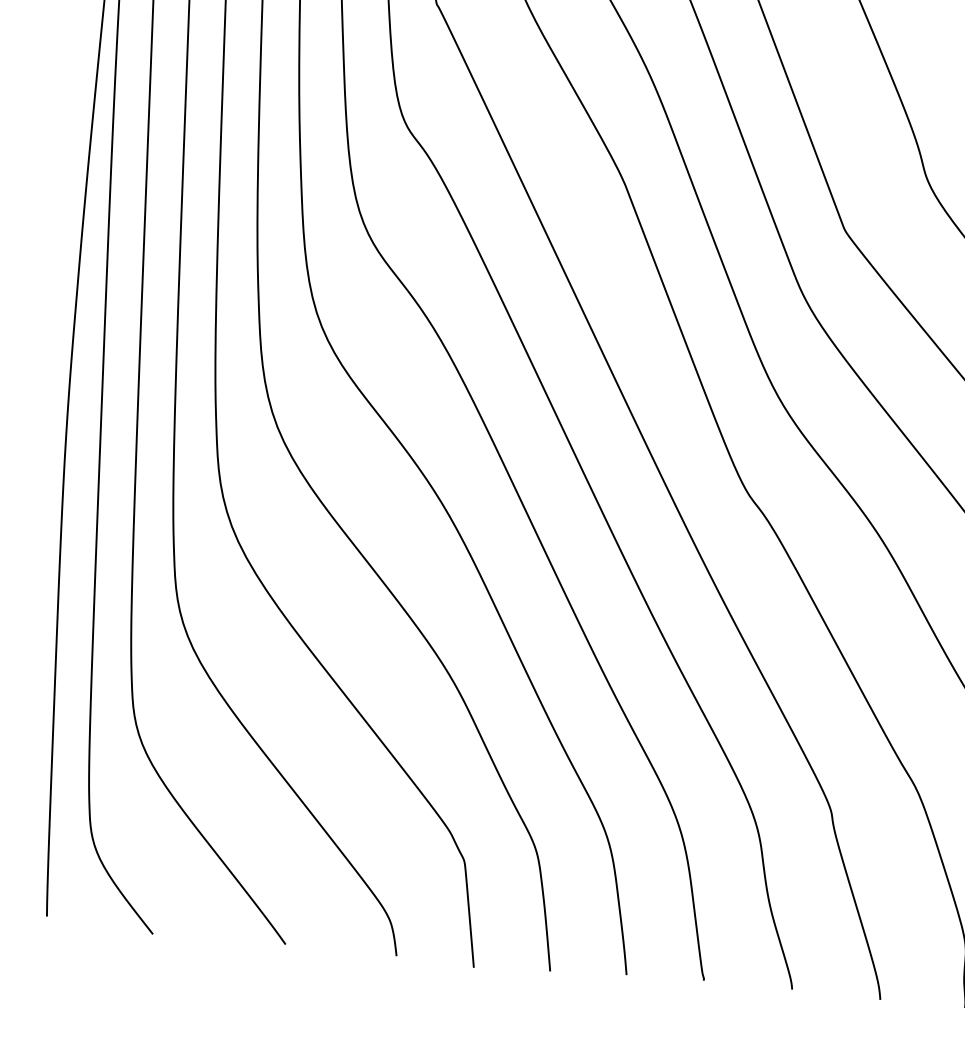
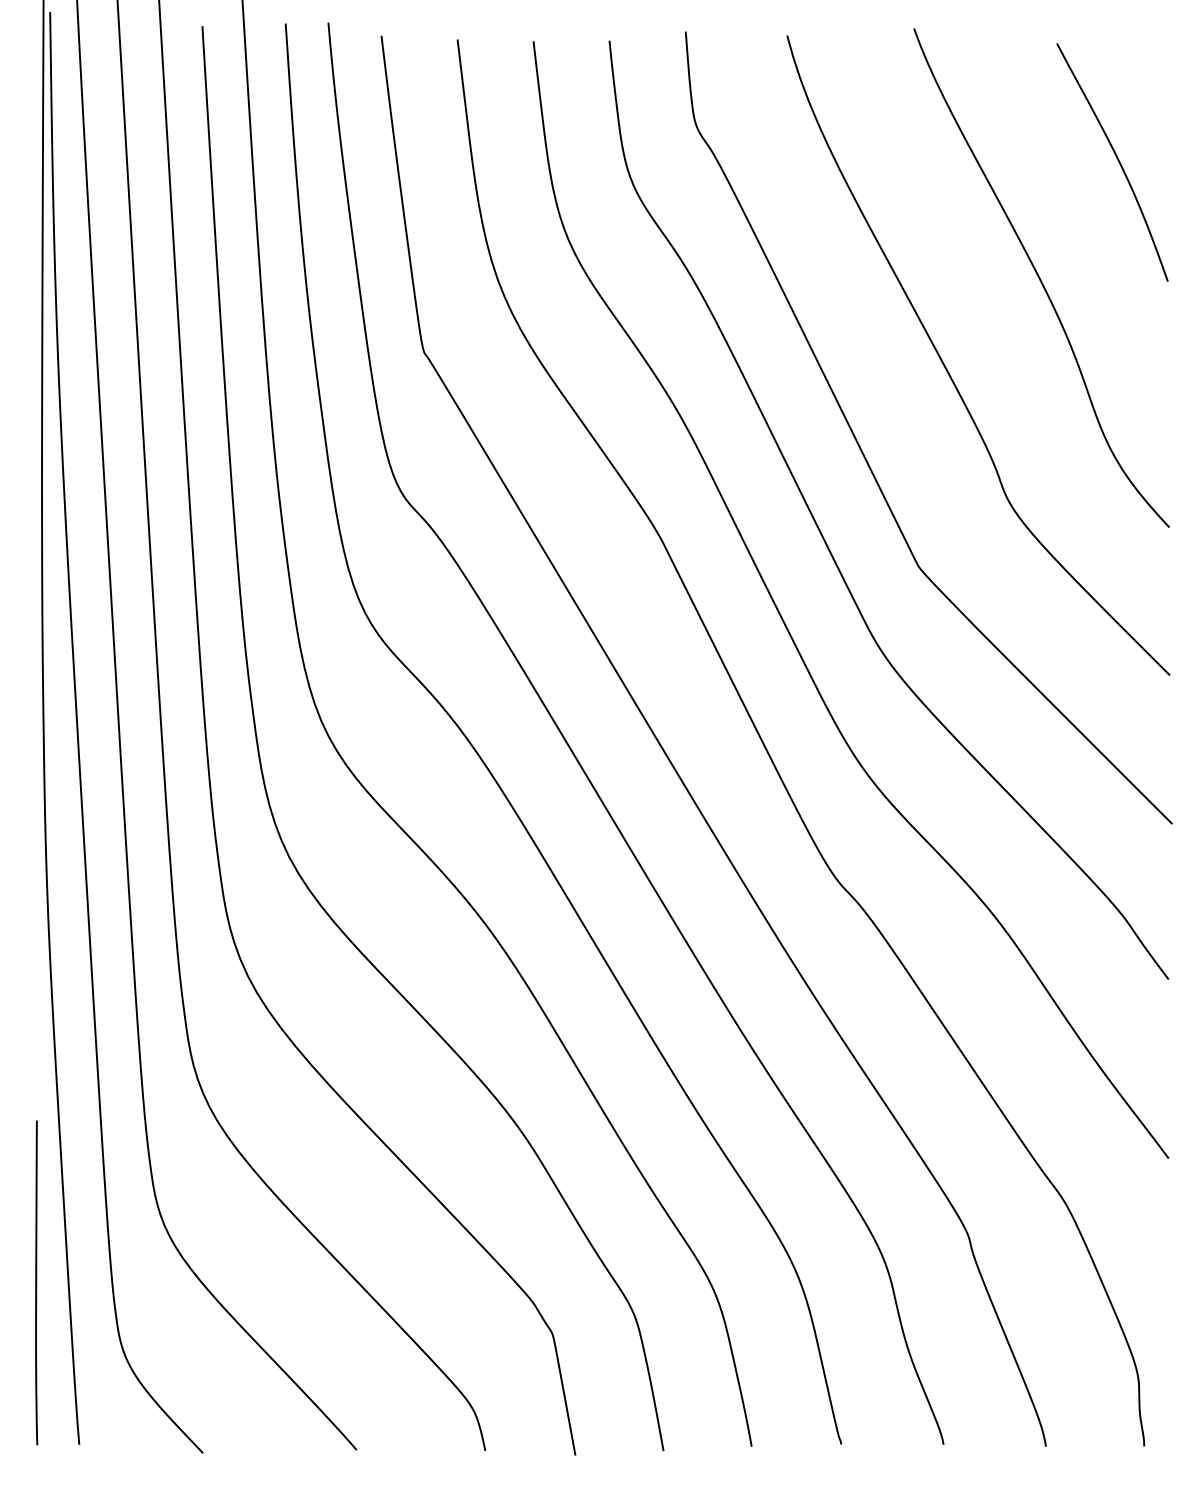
line: (23, 772) -> (36, 1282), added

